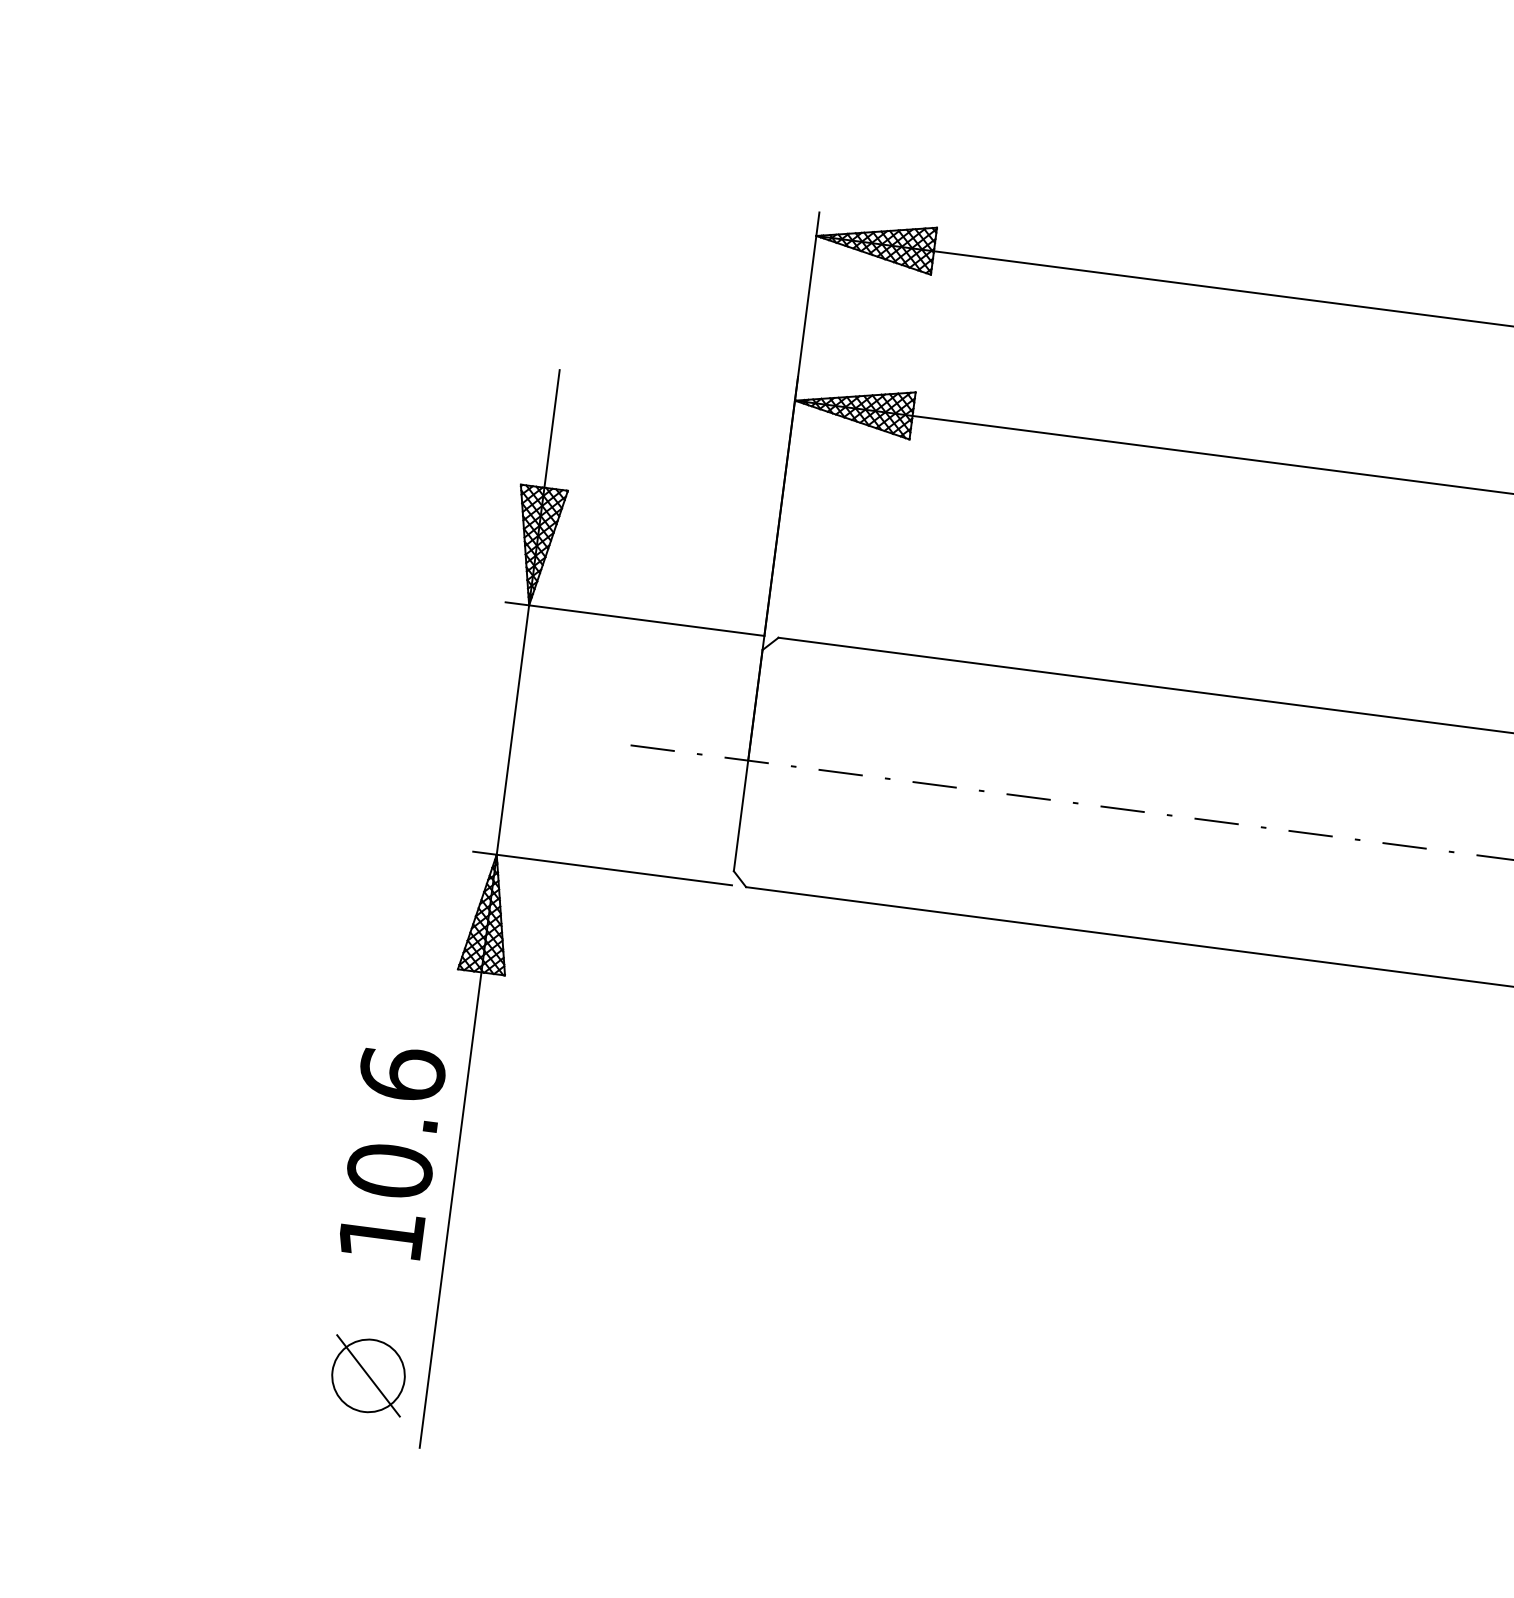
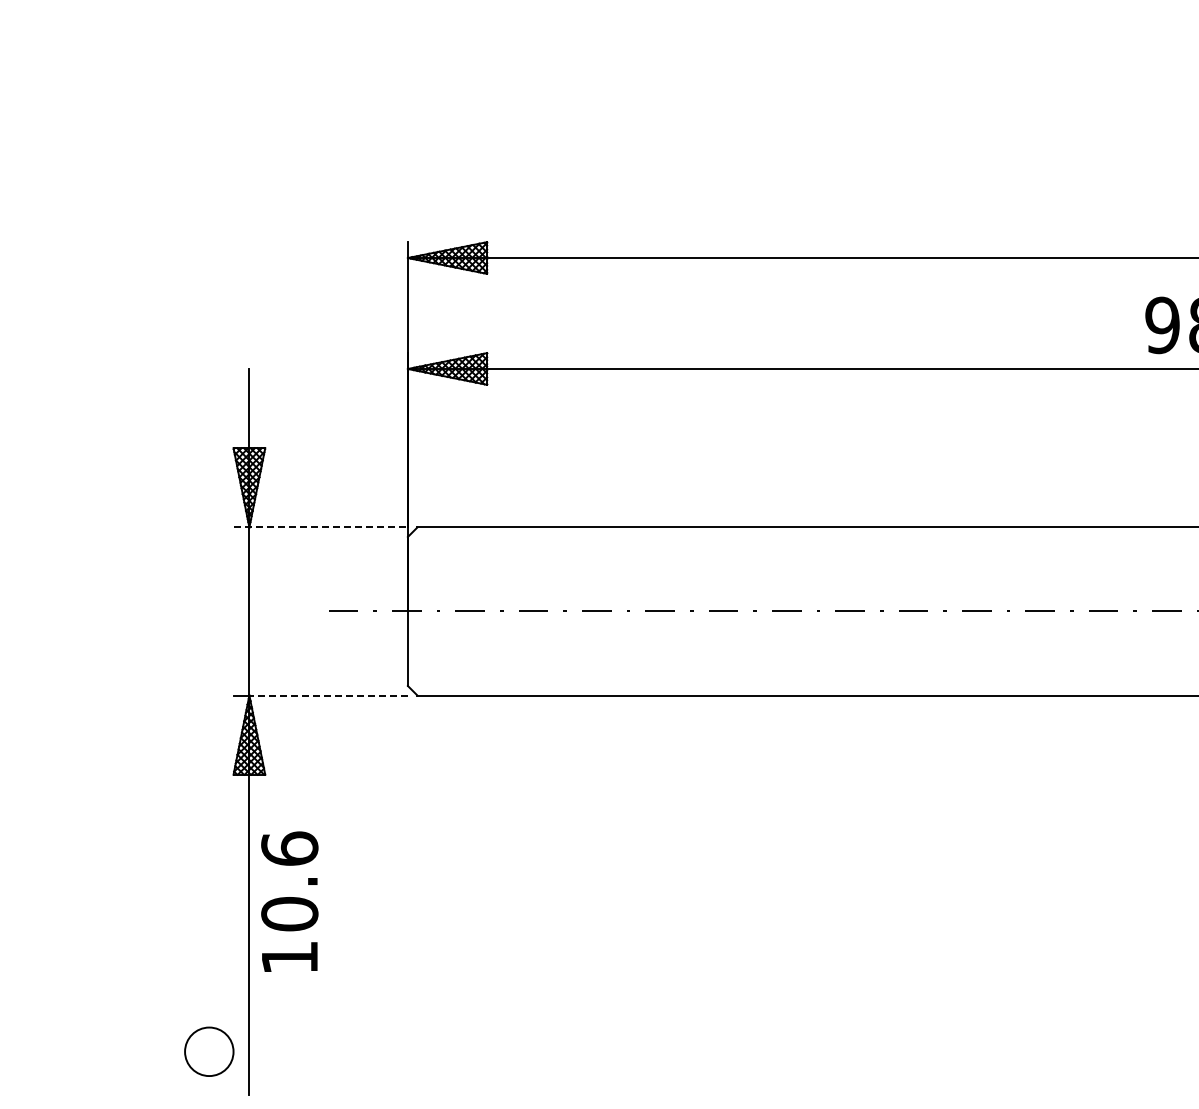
line: (636, 619) -> (321, 527), solid -> dashed
line: (614, 869) -> (328, 695), solid -> dashed
text: (391, 1152) -> (289, 901), moved
line: (368, 1375) -> (209, 1051), removed

